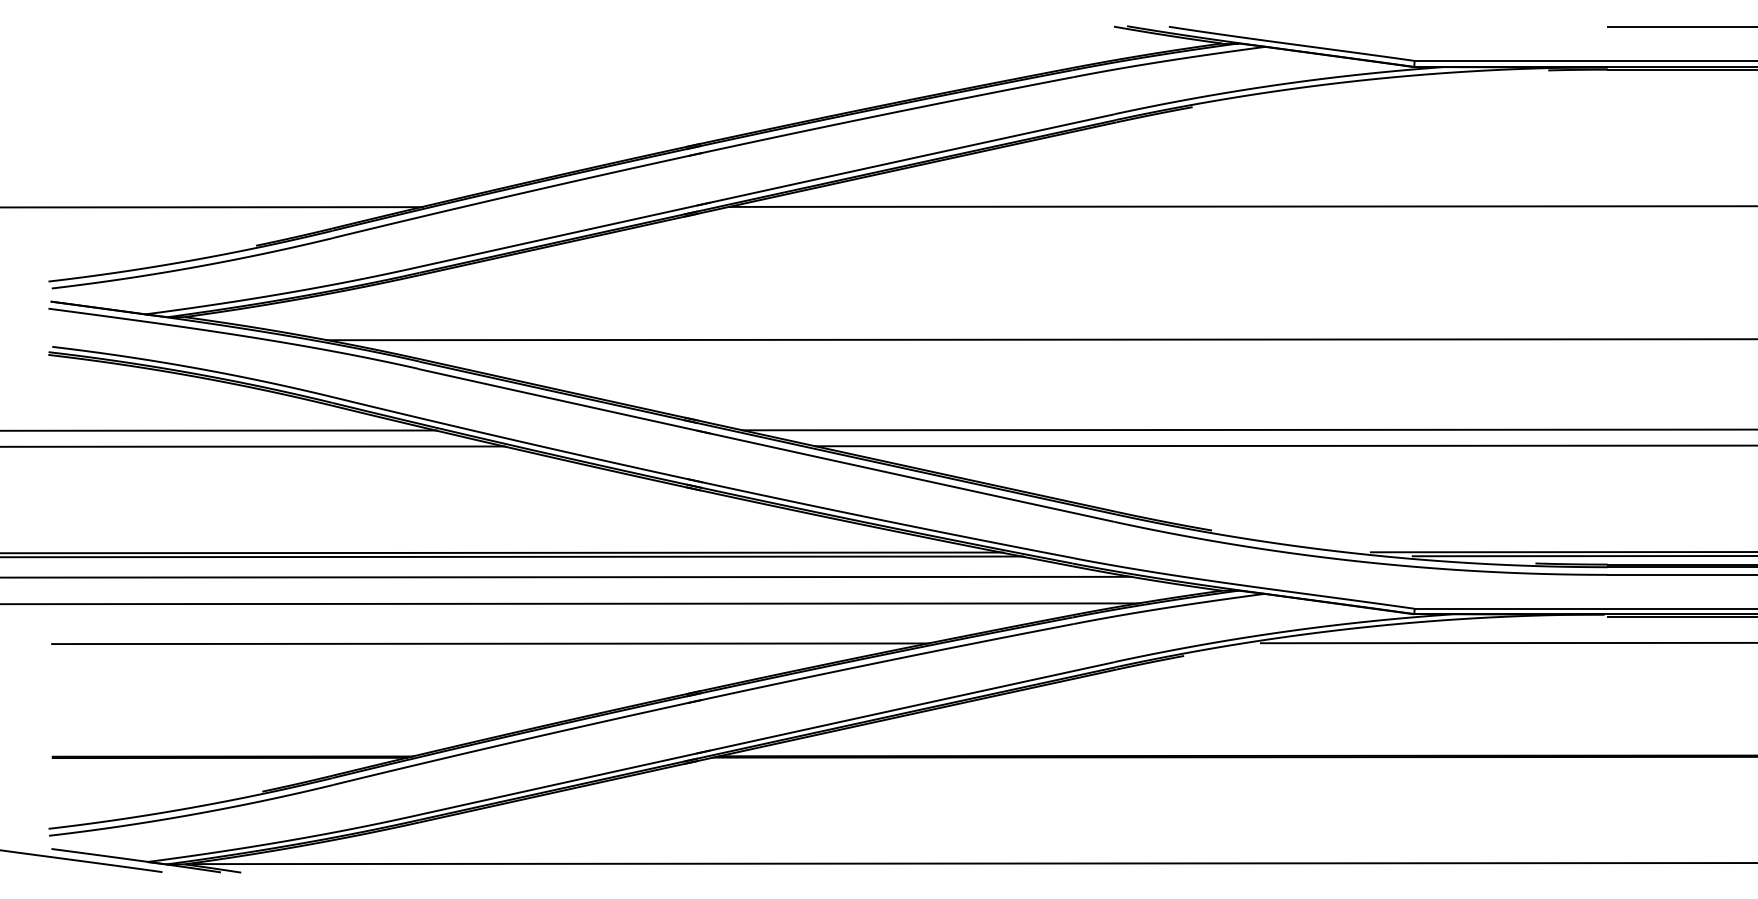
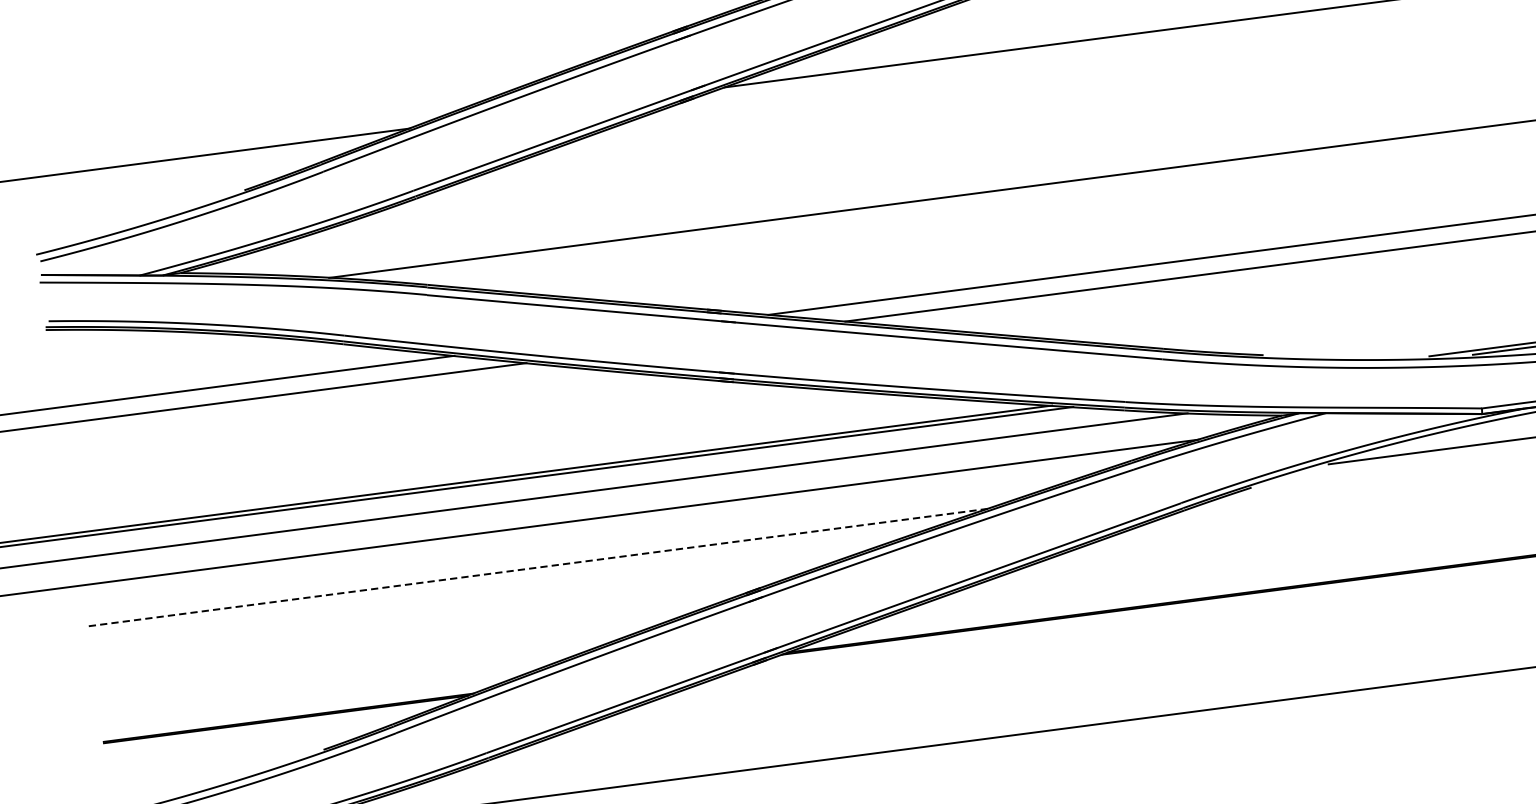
line: (489, 643) -> (536, 567), solid -> dashed

